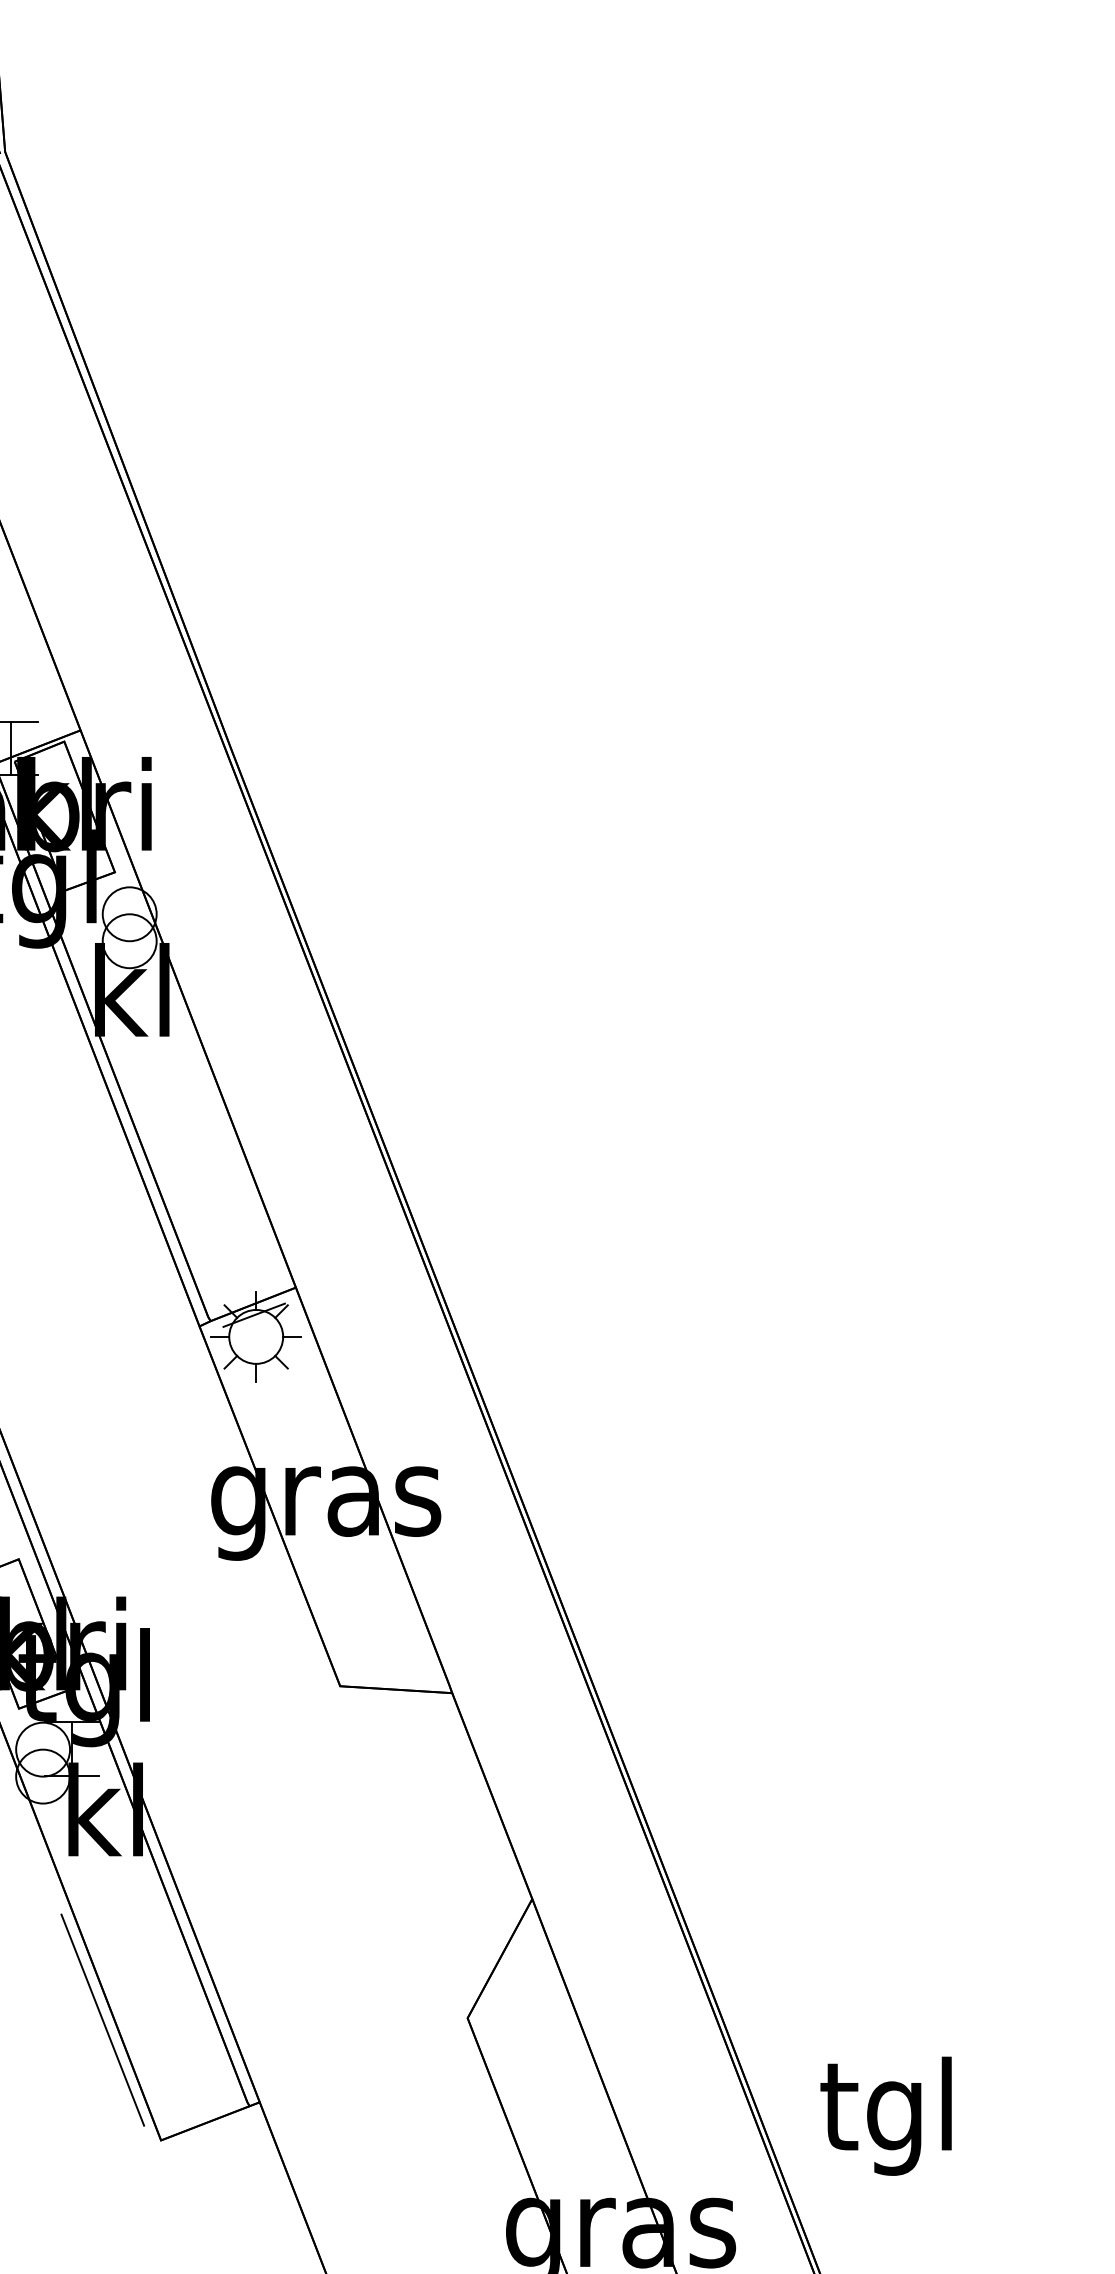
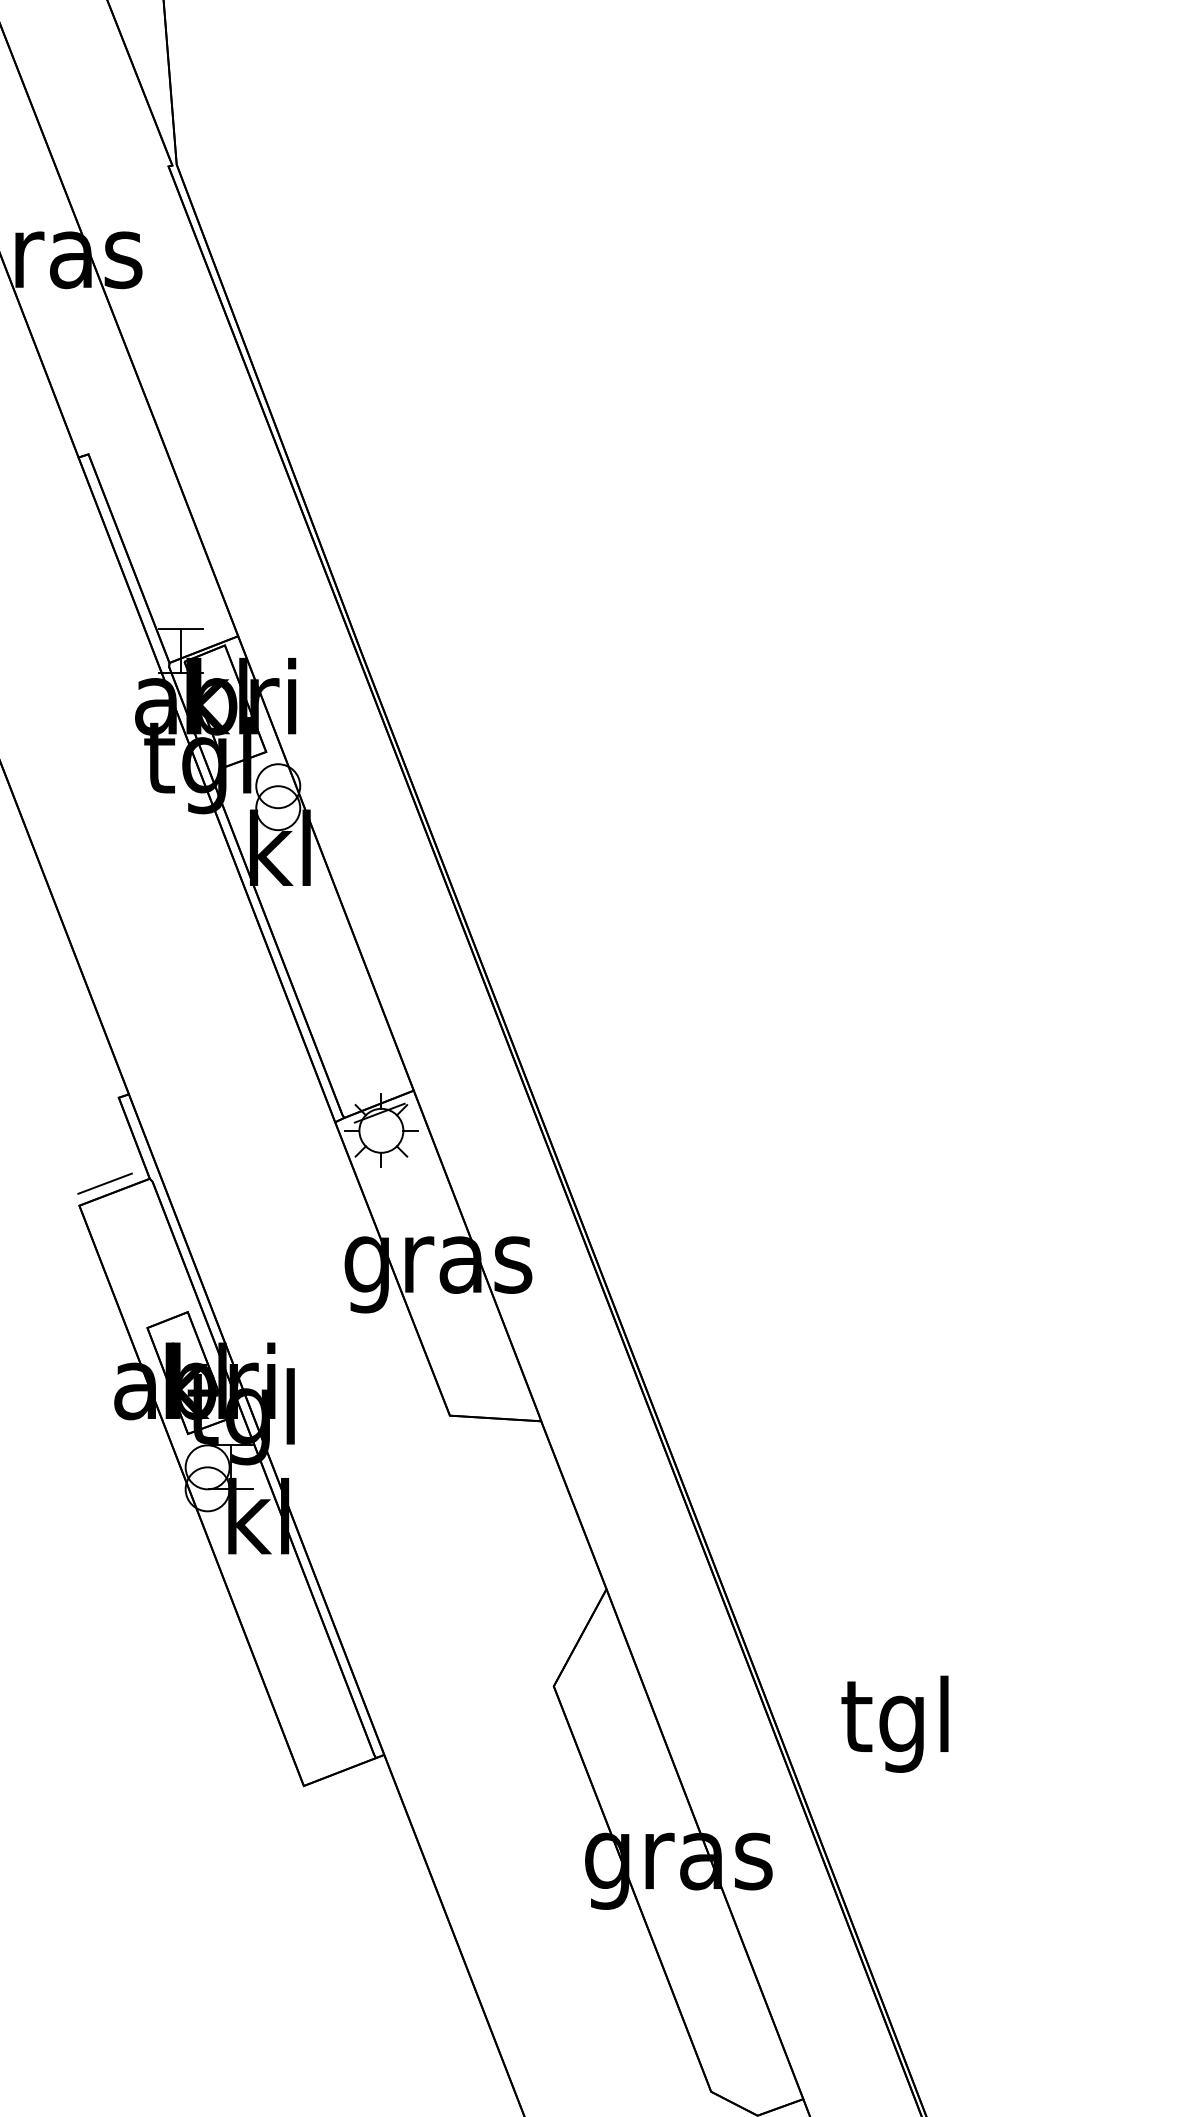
line: (103, 2019) -> (256, 1687), removed
text: (885, 2115) -> (894, 1723), moved

